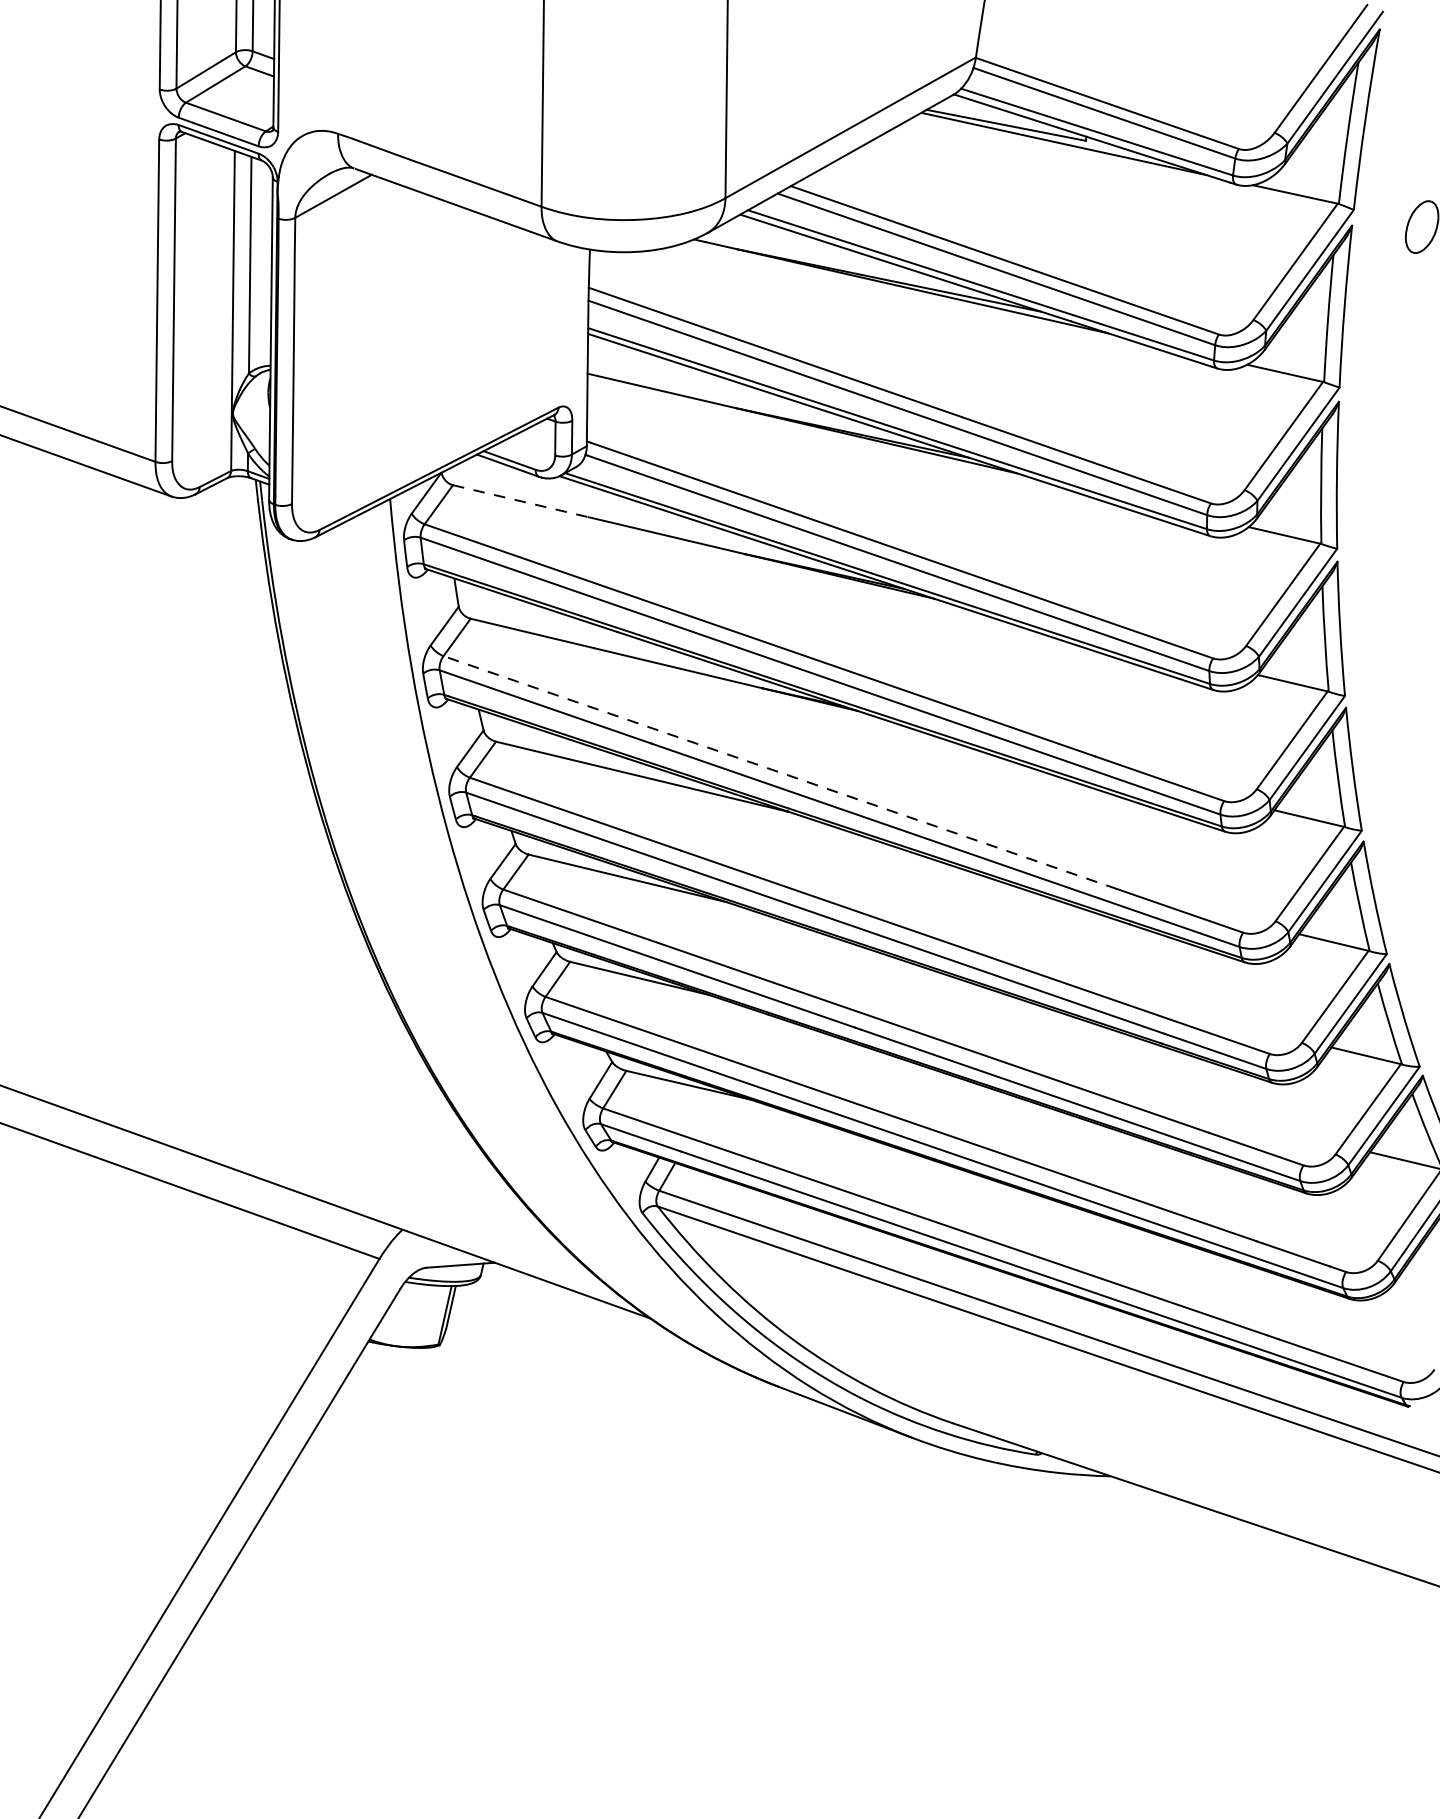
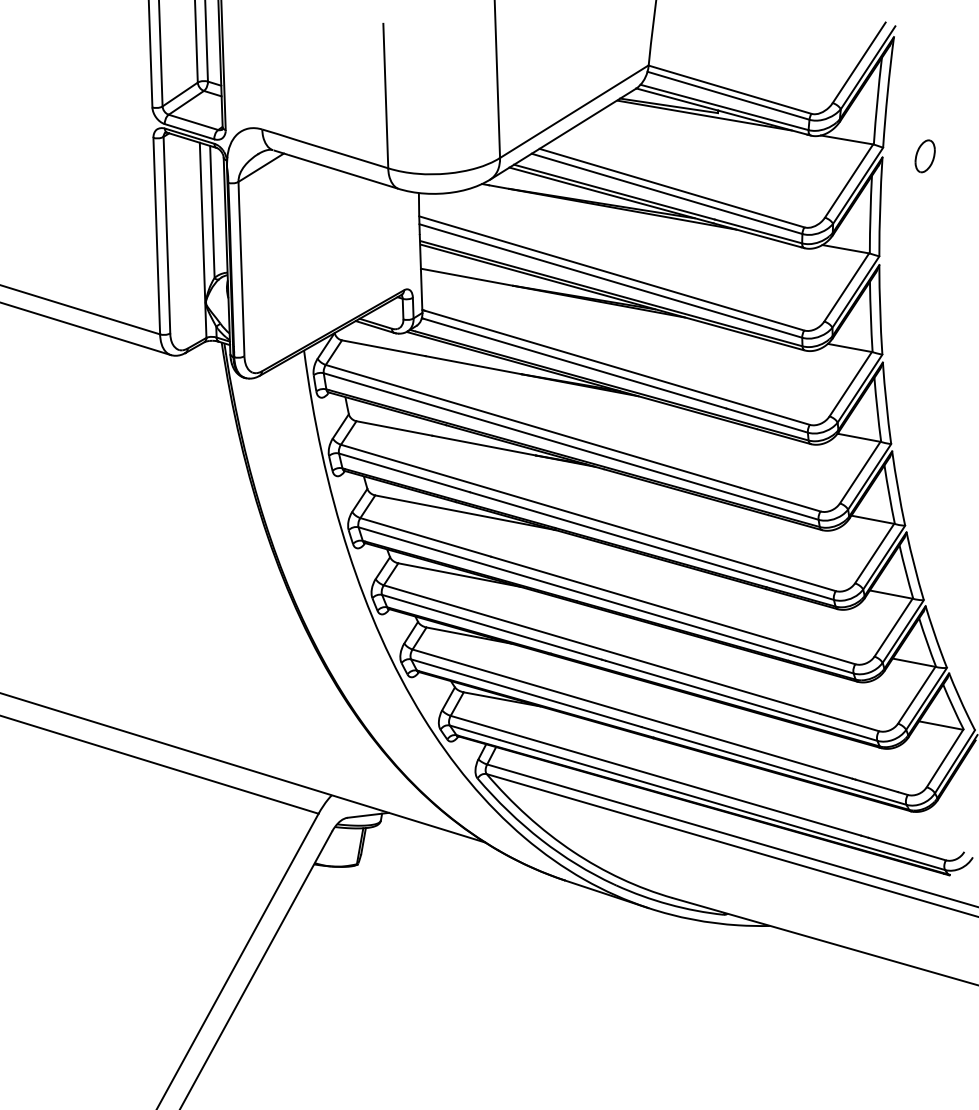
line: (520, 501) -> (383, 348), dashed -> solid
line: (778, 772) -> (548, 506), dashed -> solid

